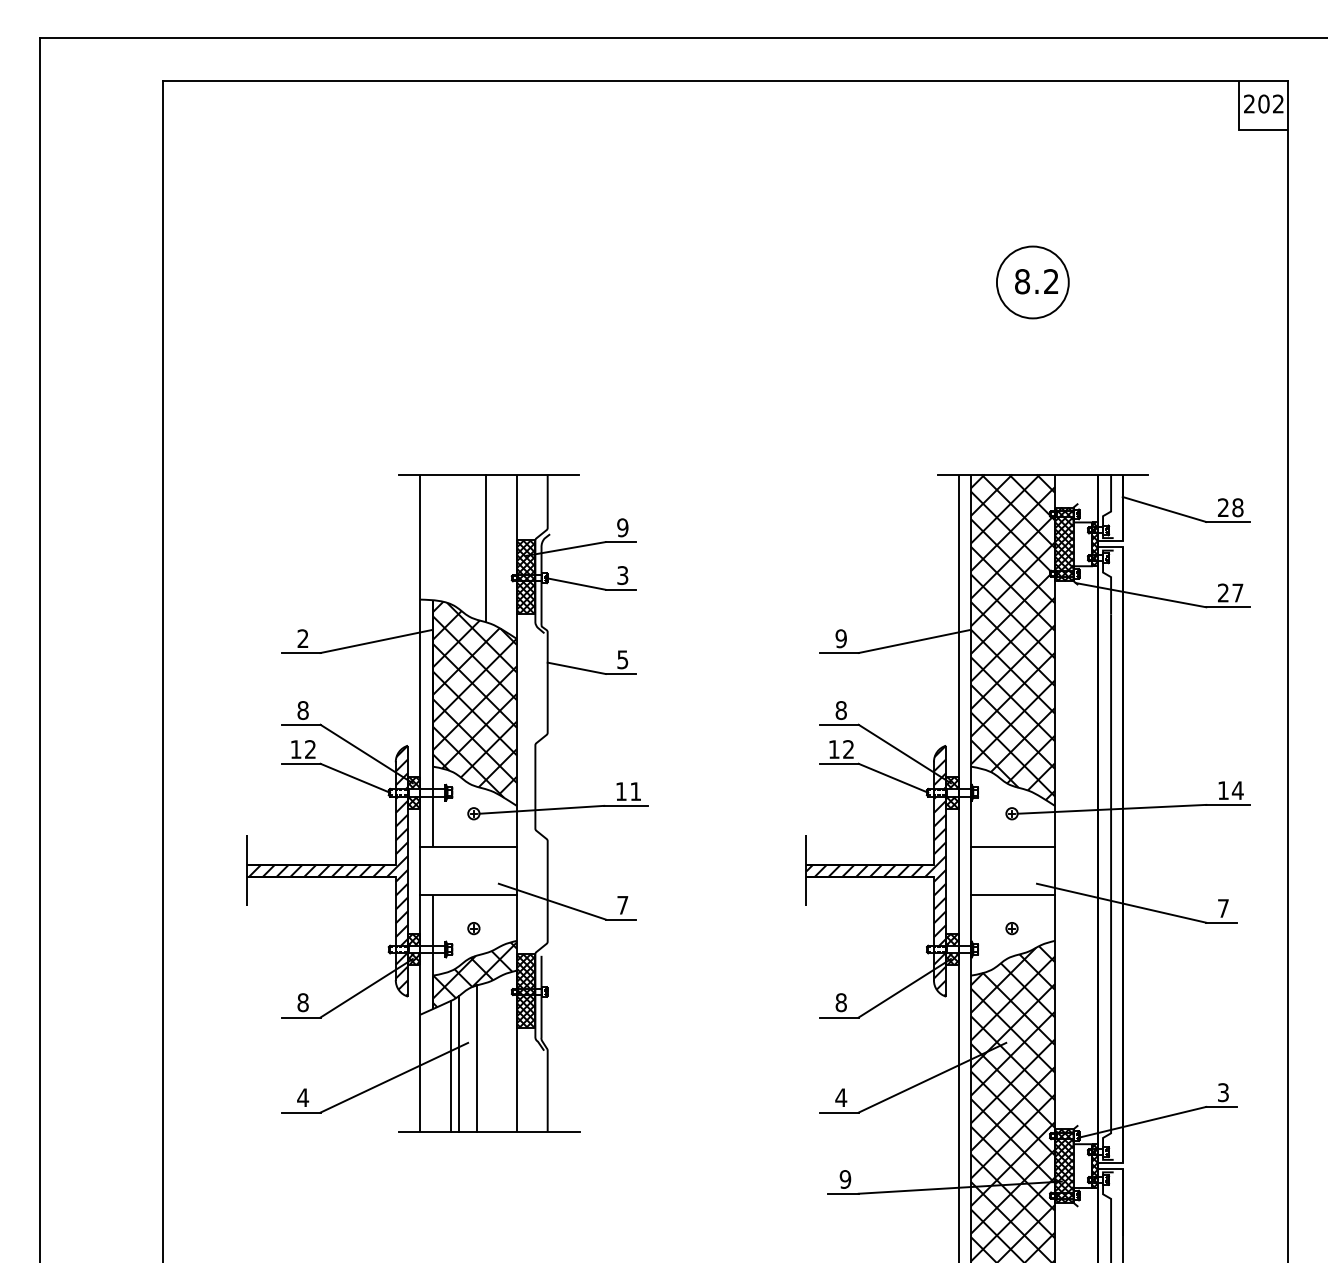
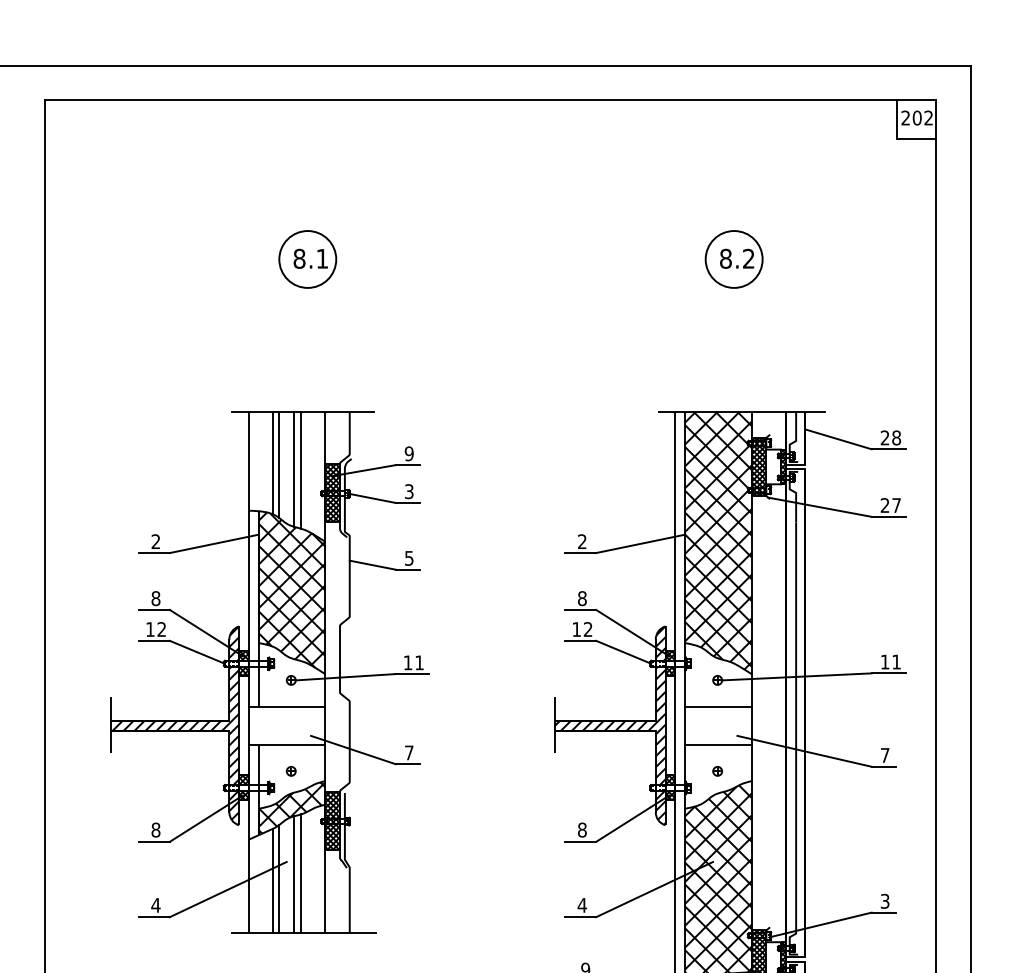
part: (494, 282) -> (307, 259), added
line: (450, 539) -> (272, 463), added
line: (458, 541) -> (279, 464), added
line: (476, 546) -> (293, 468), added
text: (840, 638) -> (581, 541), 9 -> 2
text: (1237, 790) -> (896, 661), 14 -> 11
line: (486, 1056) -> (301, 872), added

